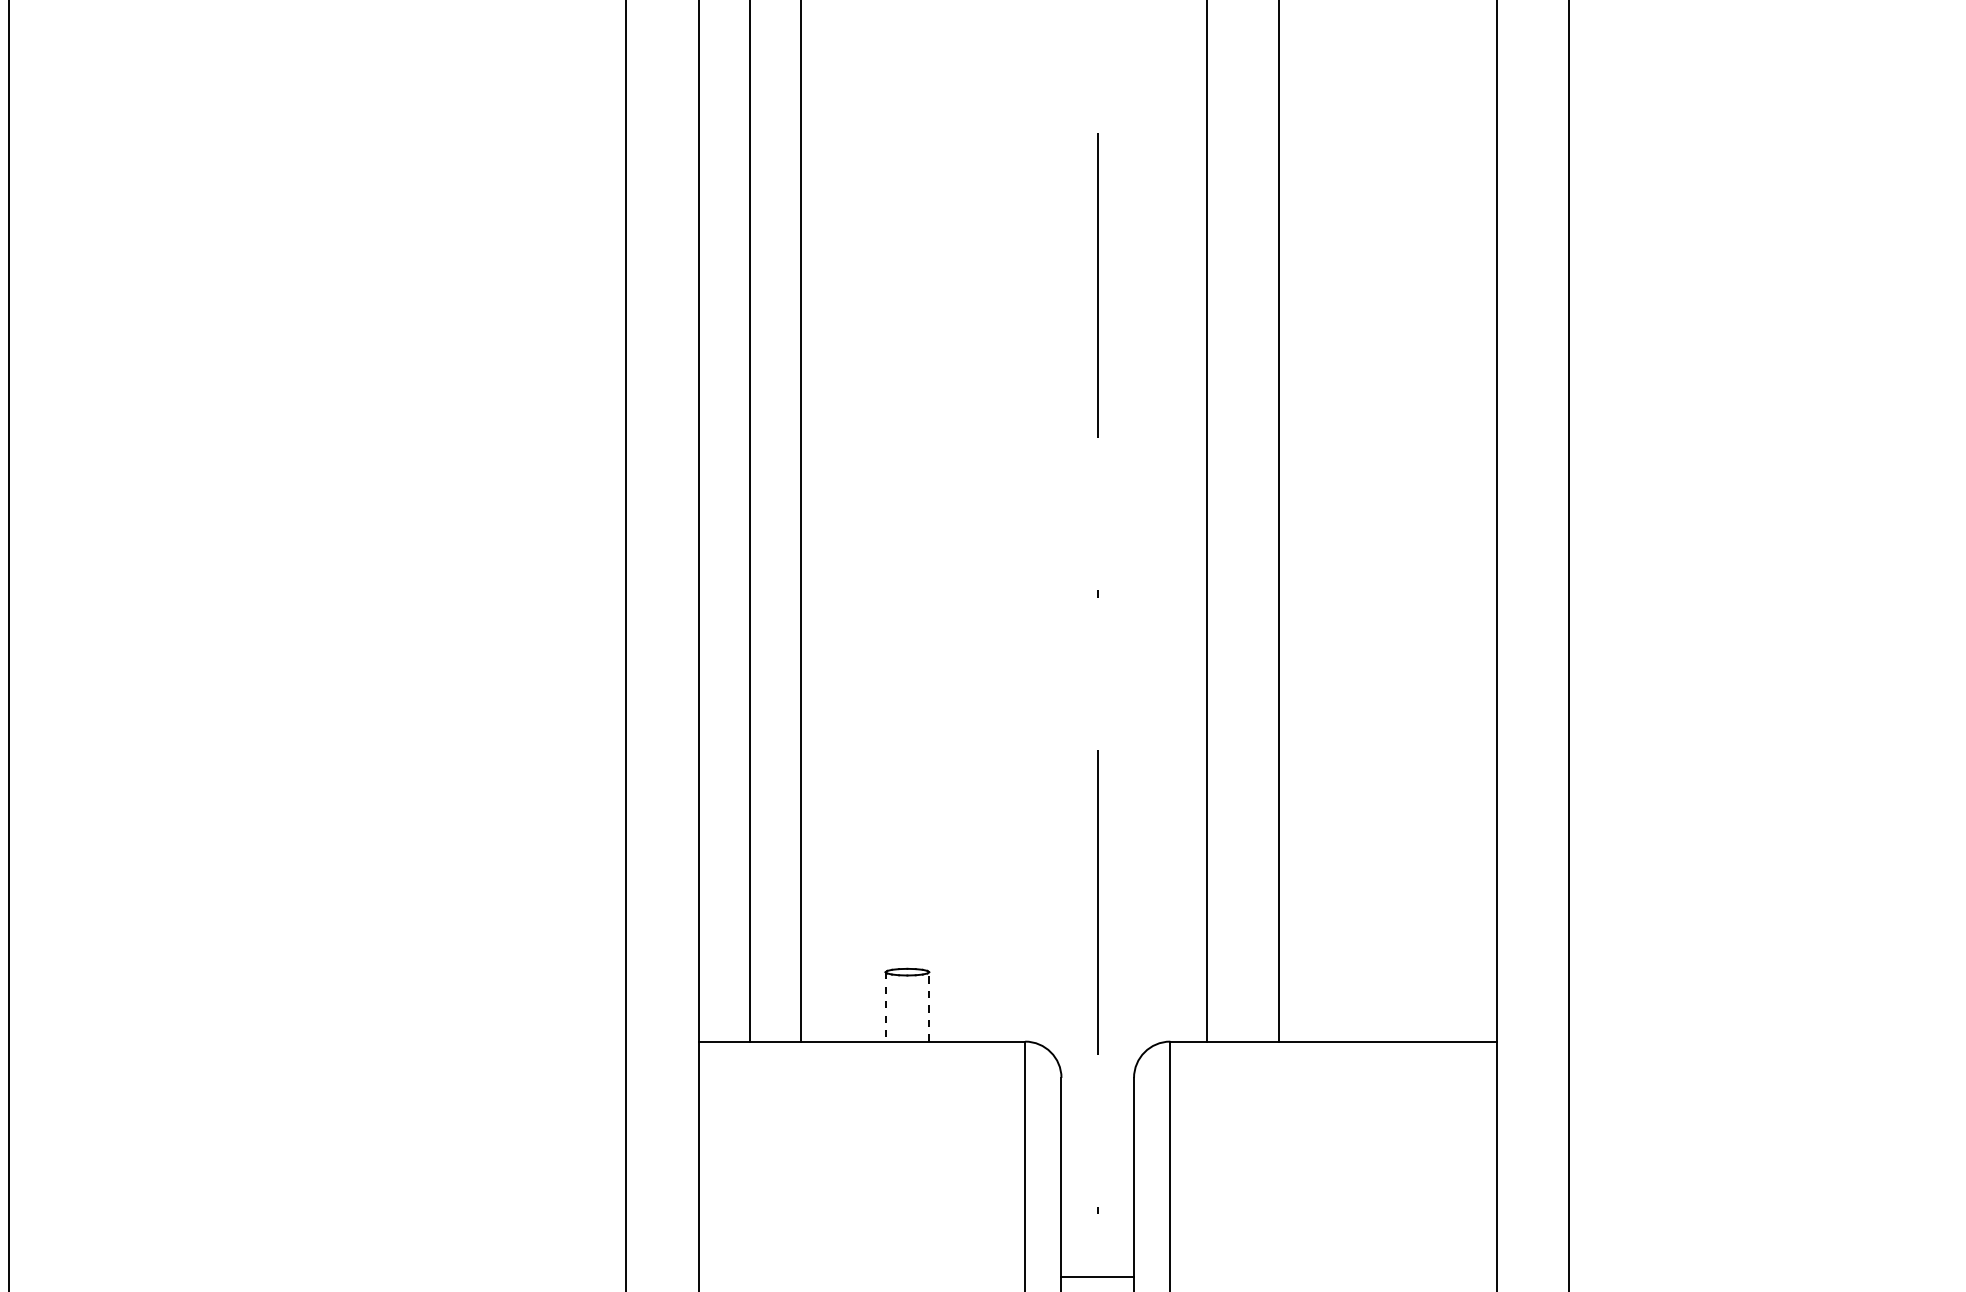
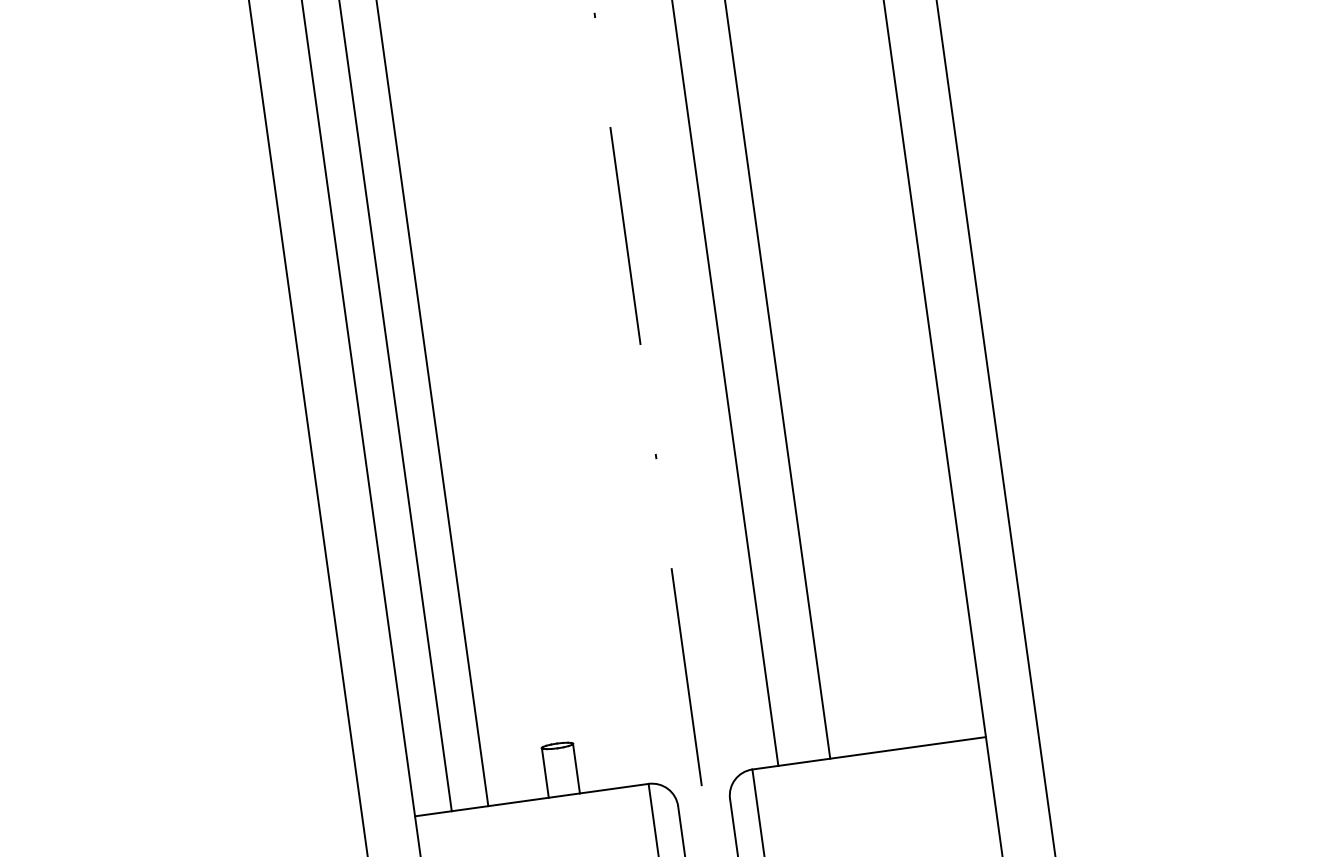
line: (885, 1006) -> (545, 772), dashed -> solid
line: (929, 1006) -> (576, 768), dashed -> solid

